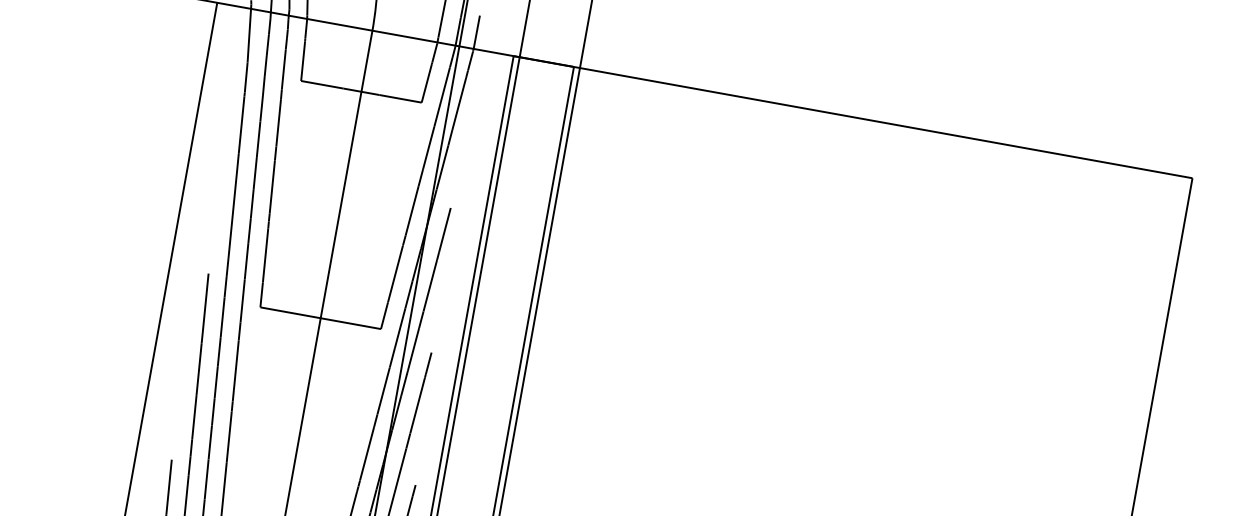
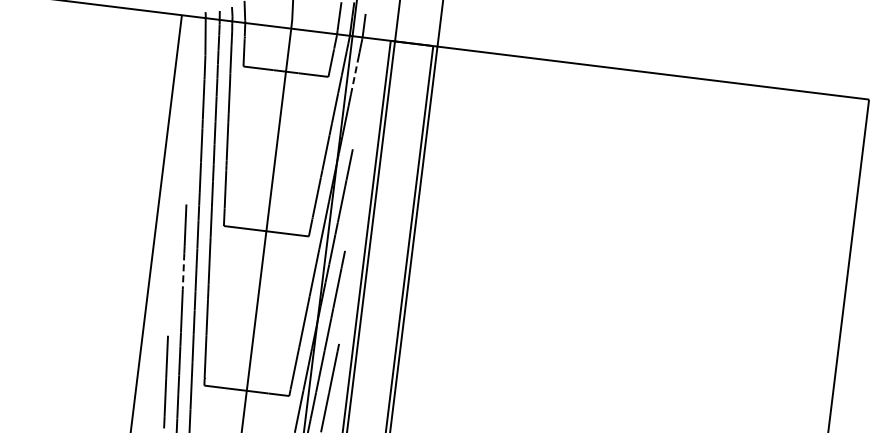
line: (458, 104) -> (354, 76), solid -> dashed
line: (198, 370) -> (183, 272), solid -> dashed

